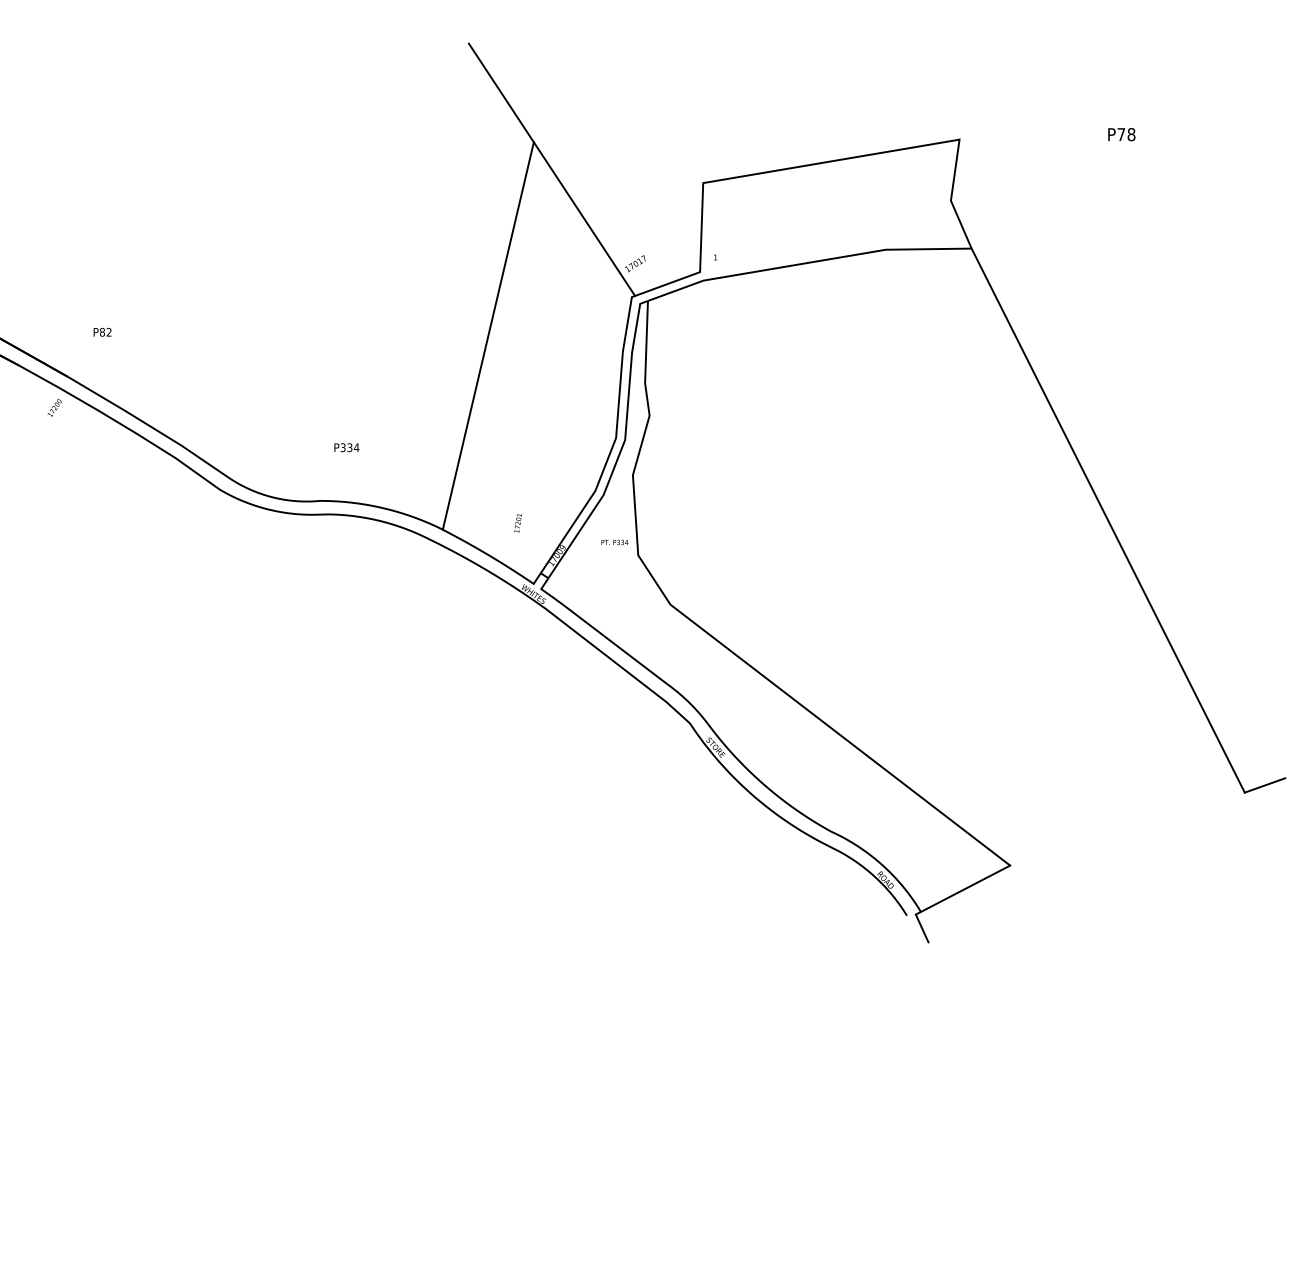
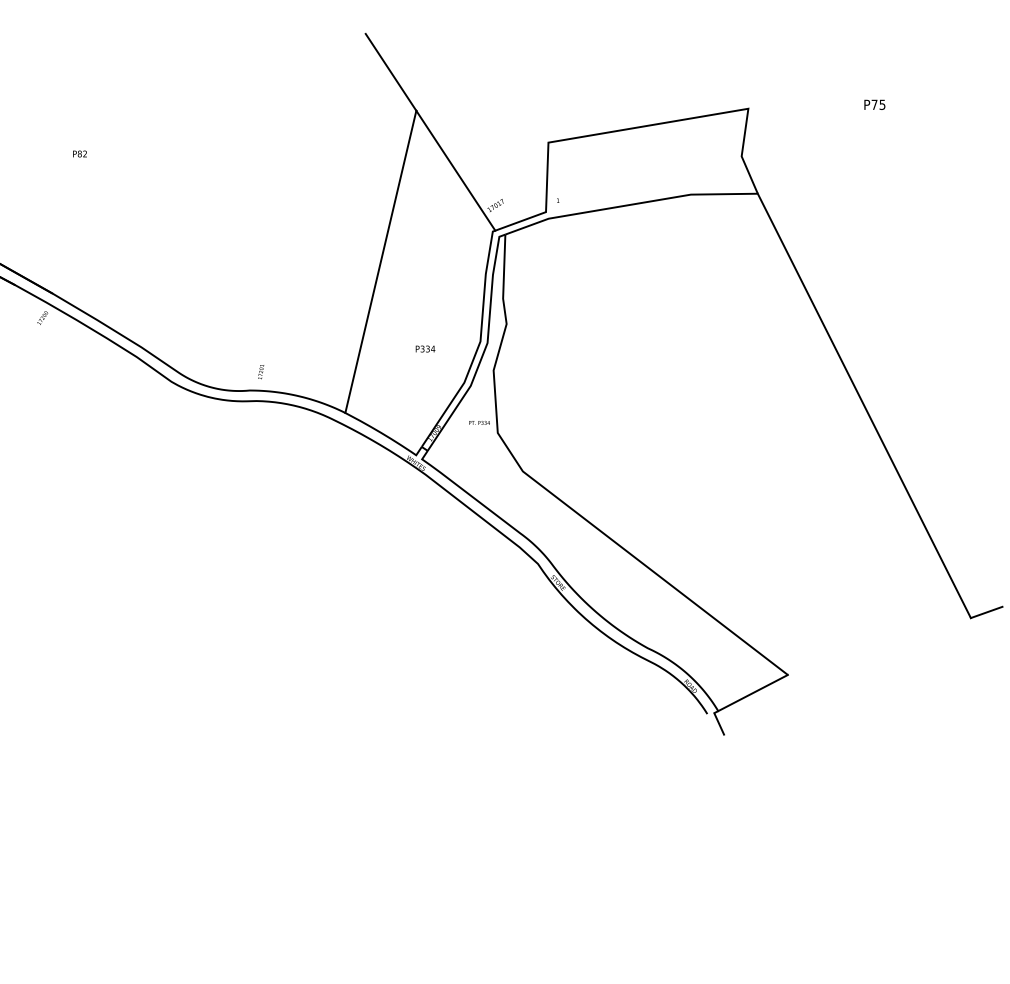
text: (1131, 134) -> (882, 104), P78 -> P75
text: (101, 331) -> (79, 153), moved
text: (346, 447) -> (425, 348), moved
text: (518, 523) -> (261, 372), moved

